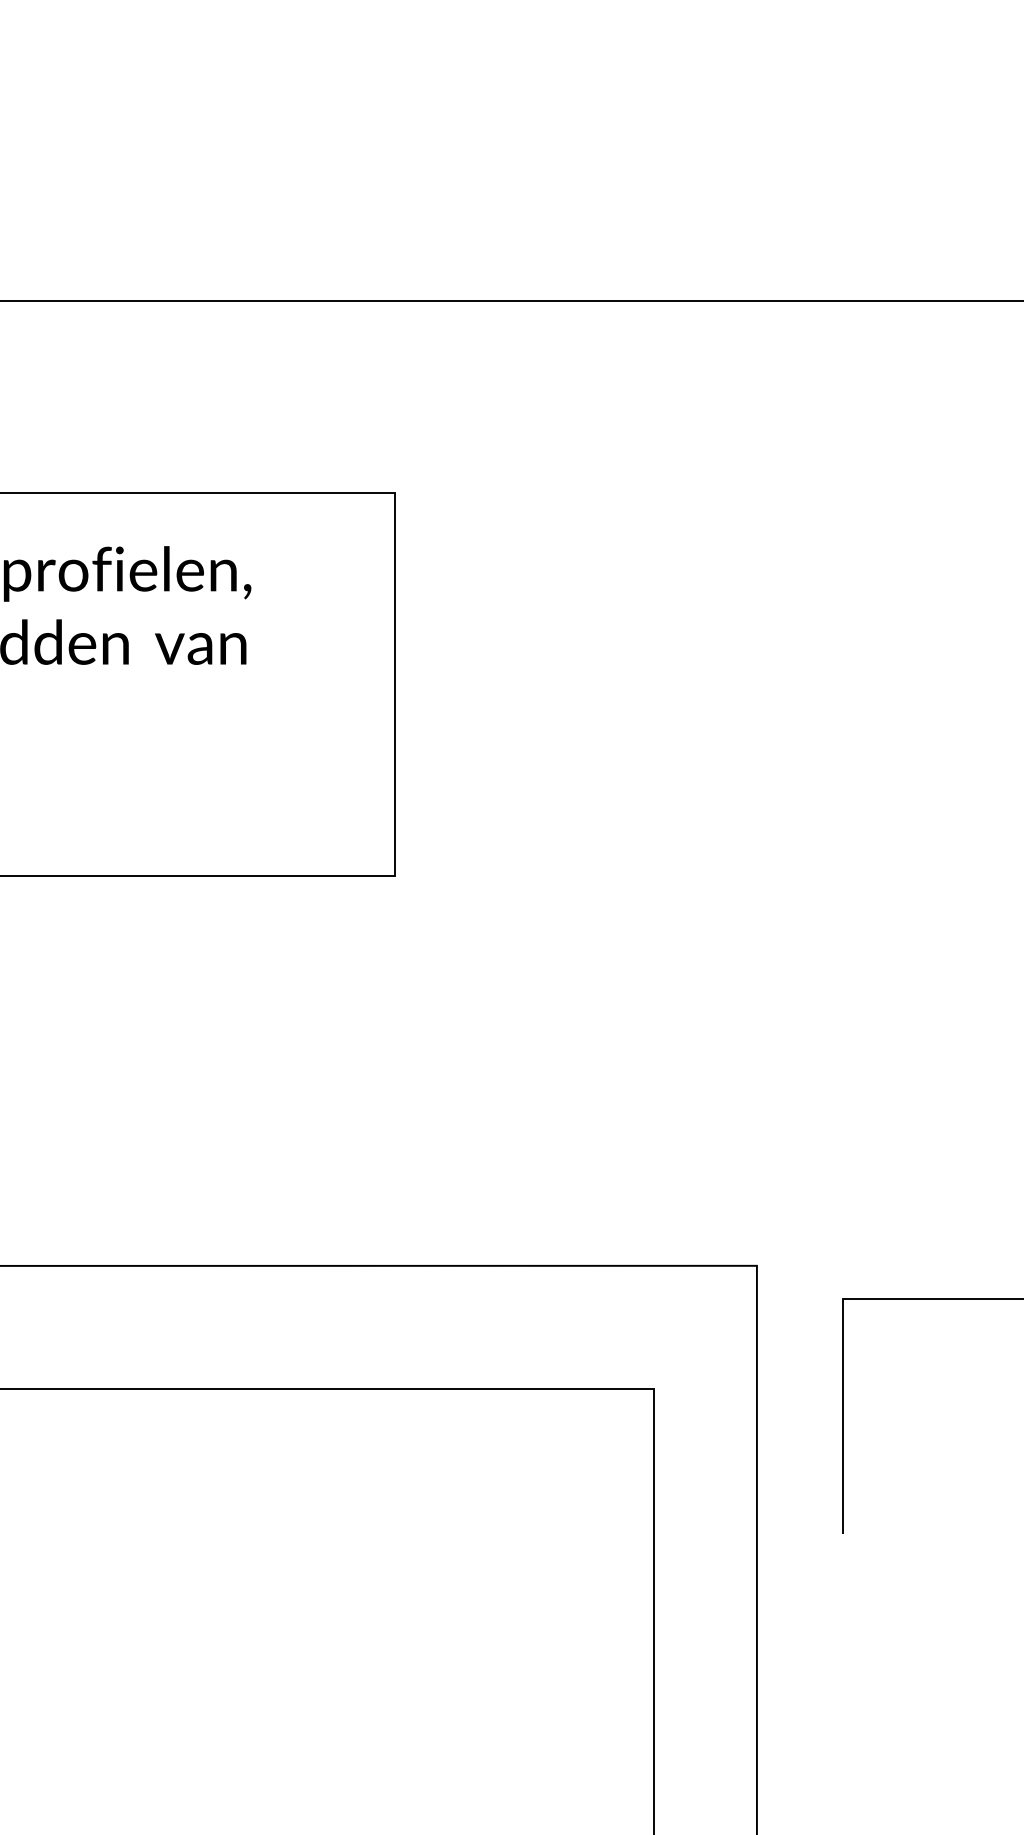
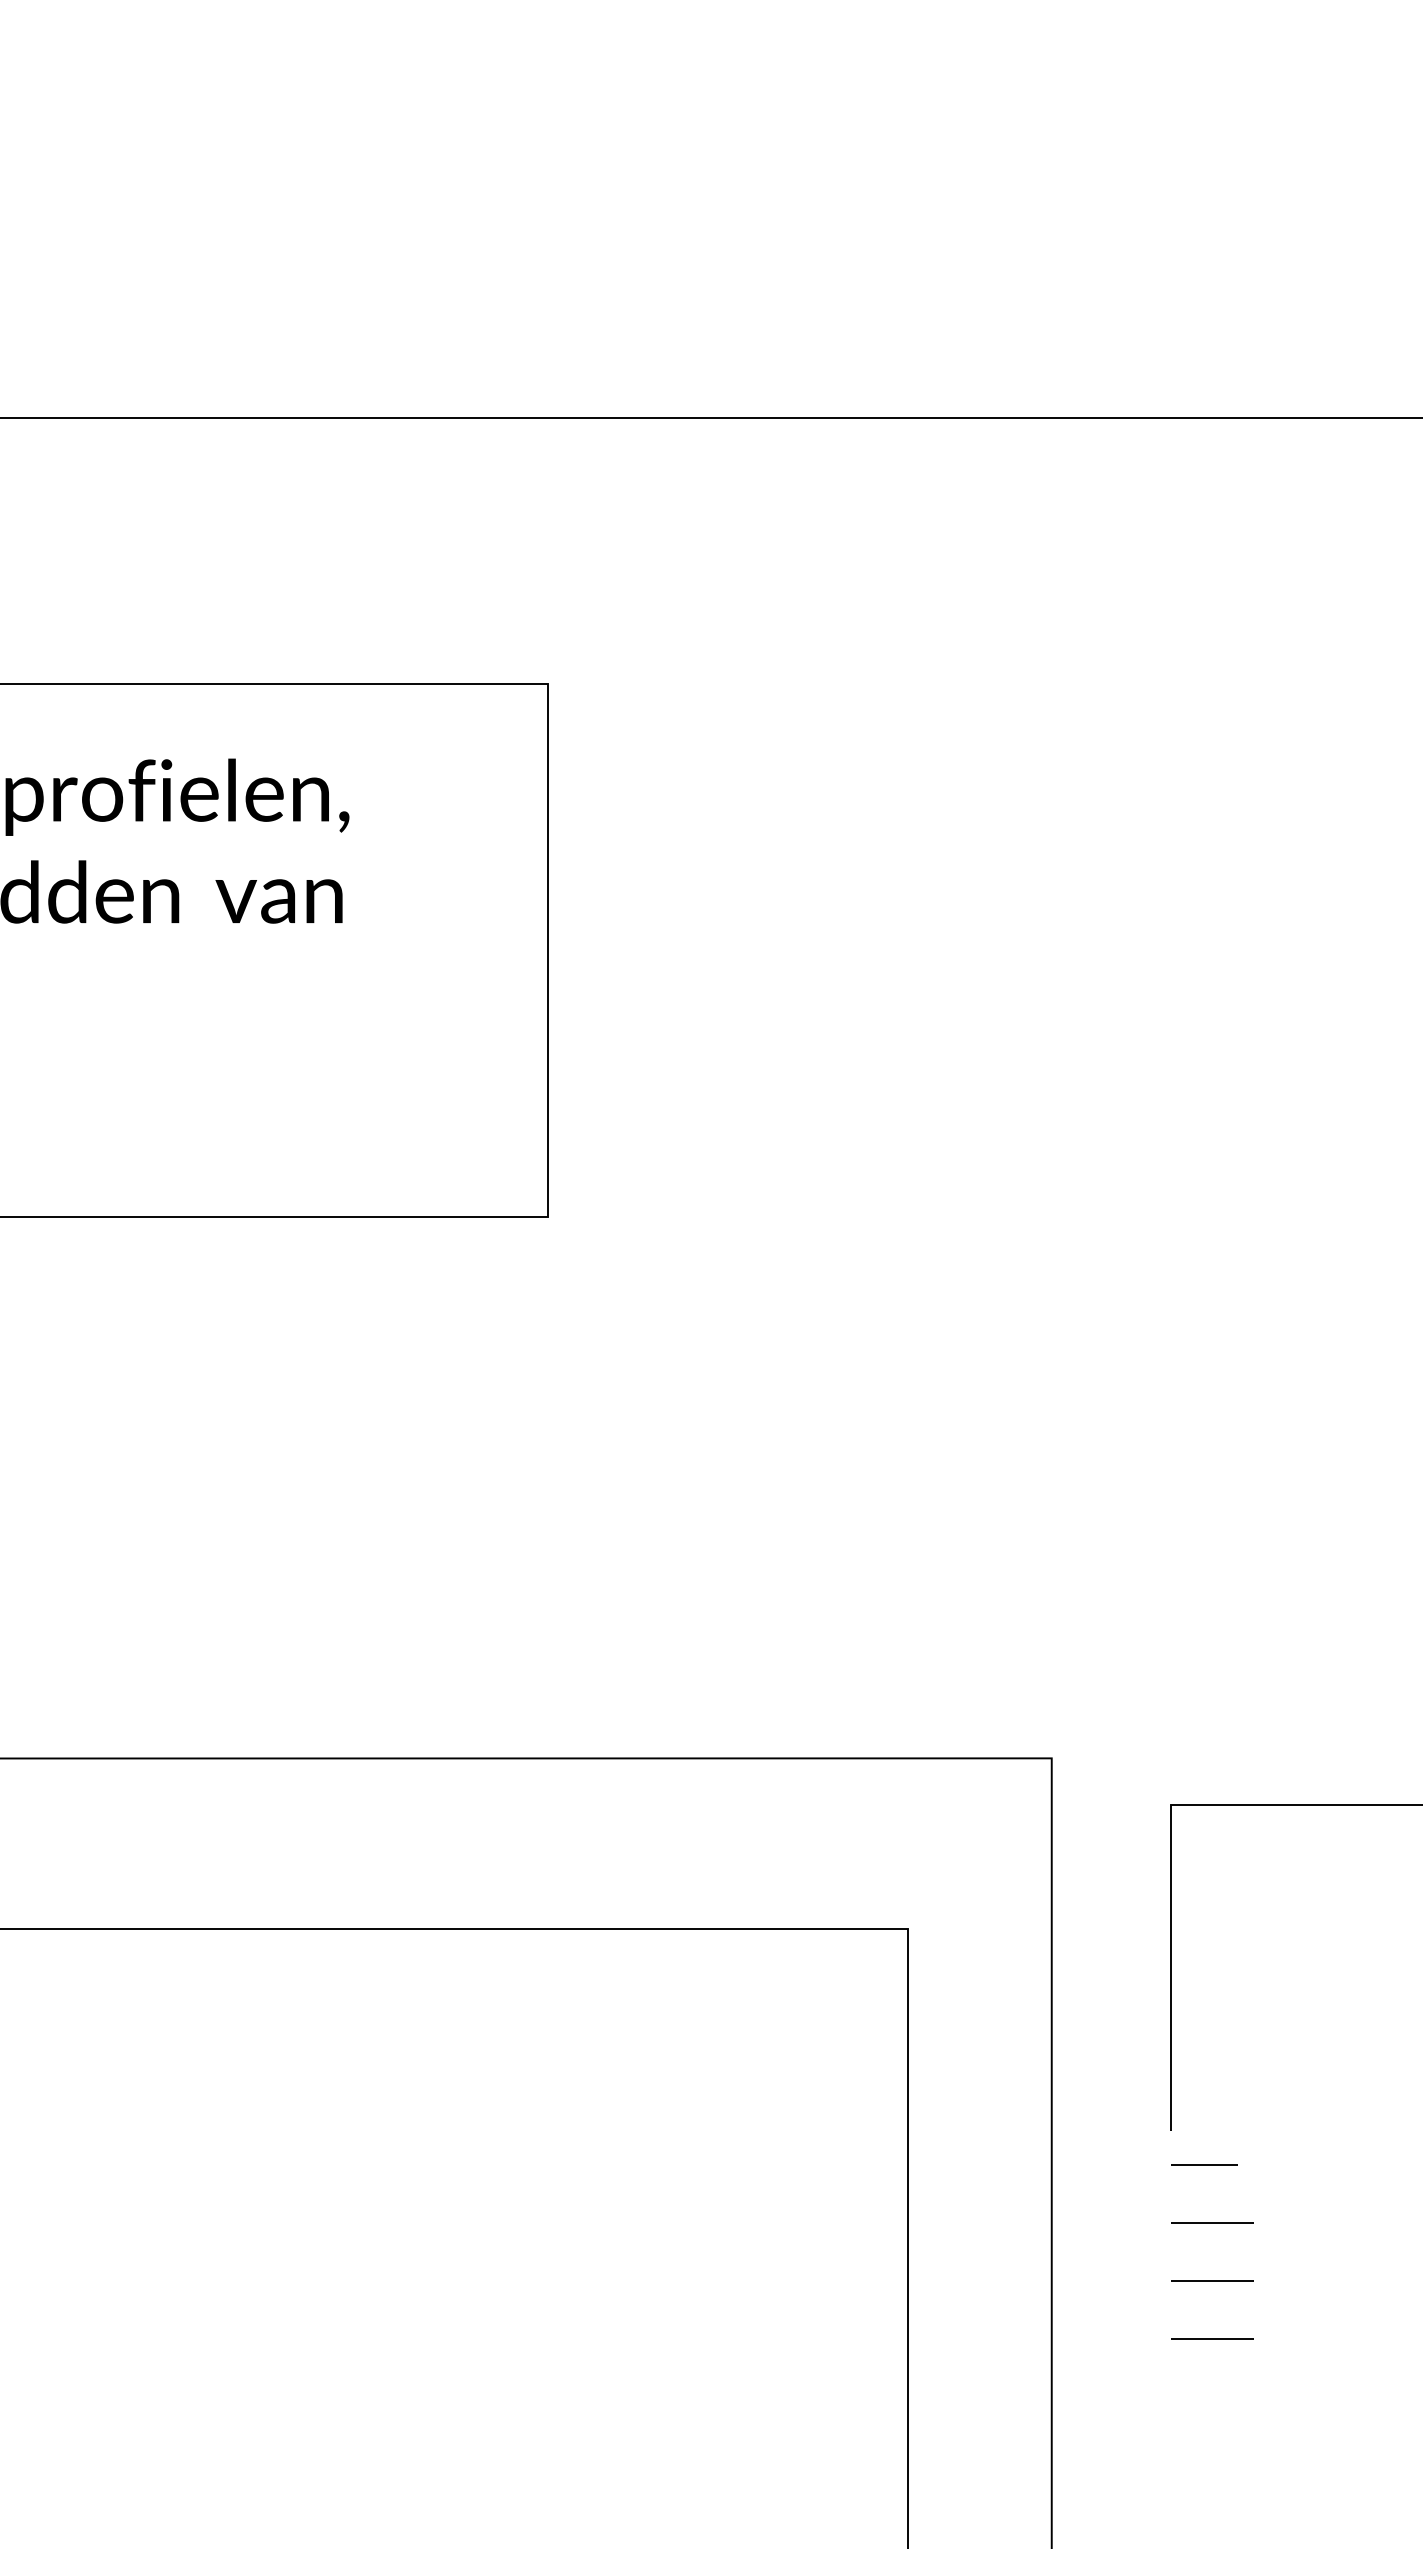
hatch: (872, 1620) -> (1212, 2251), added

